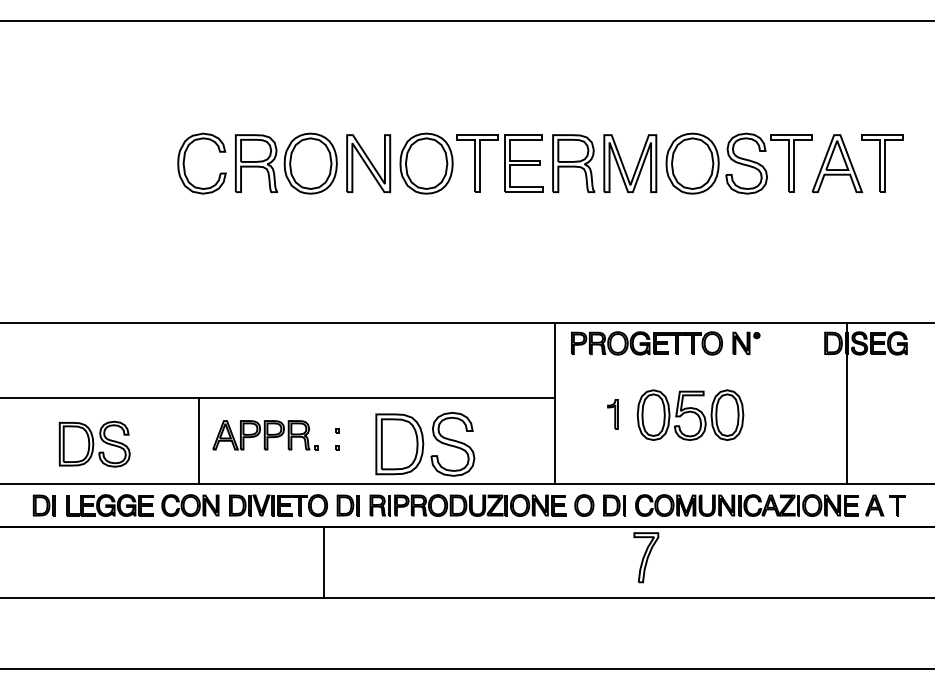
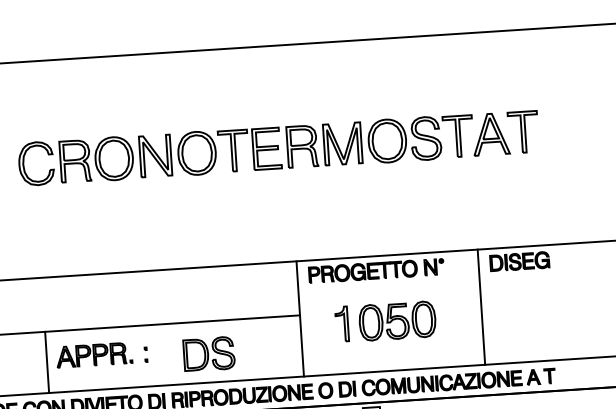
line: (846, 402) -> (481, 306), moved
part: (612, 414) -> (341, 324), size x1.67
part: (425, 443) -> (209, 353), size x0.71

